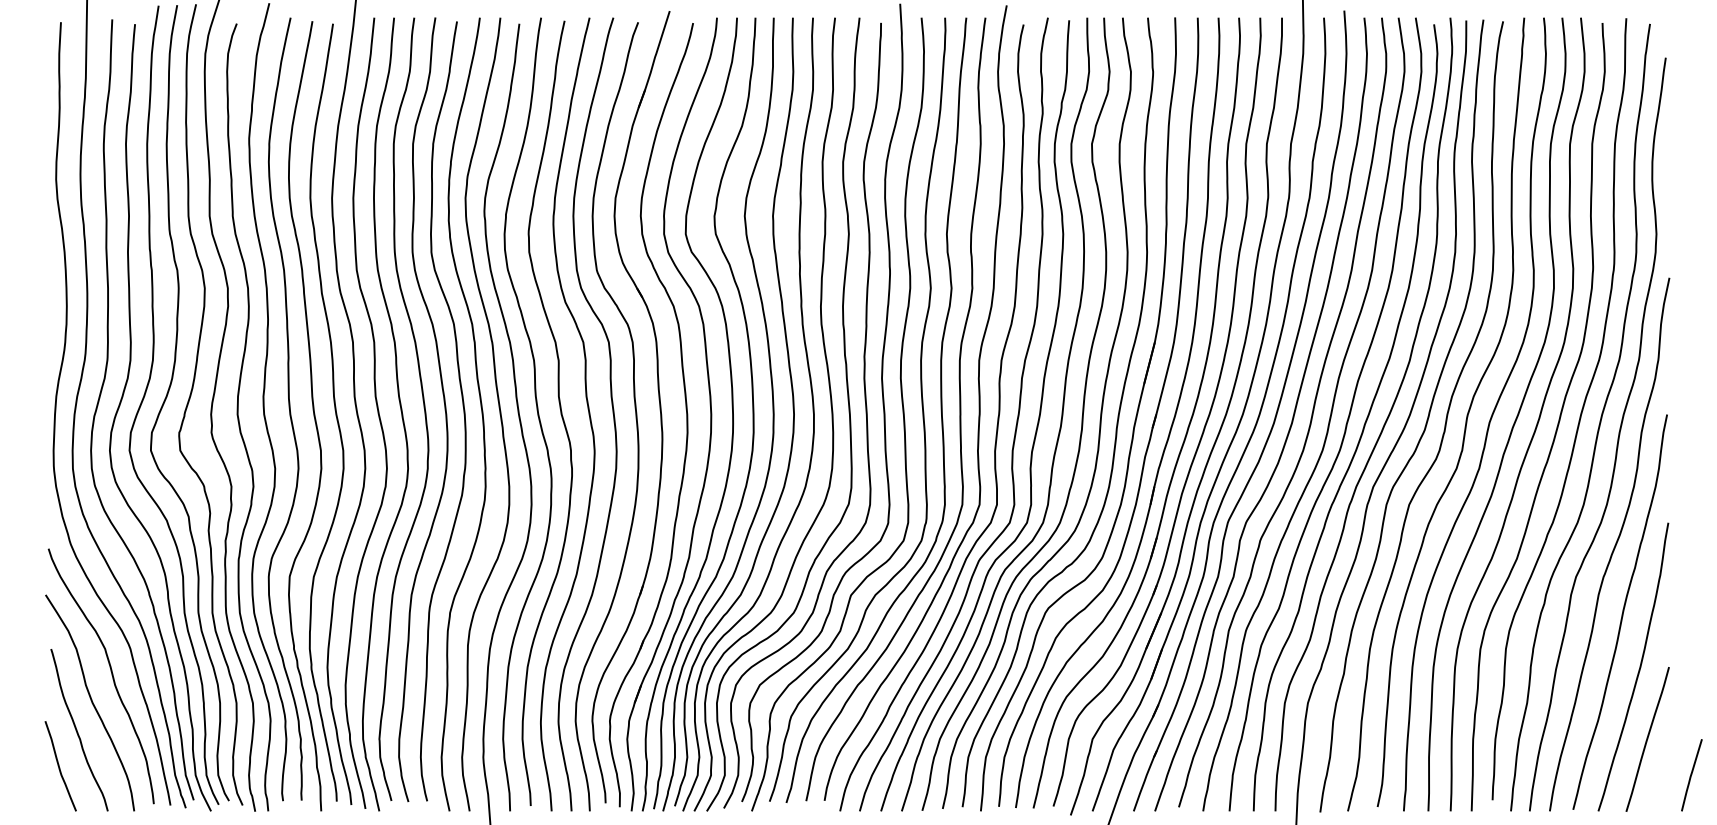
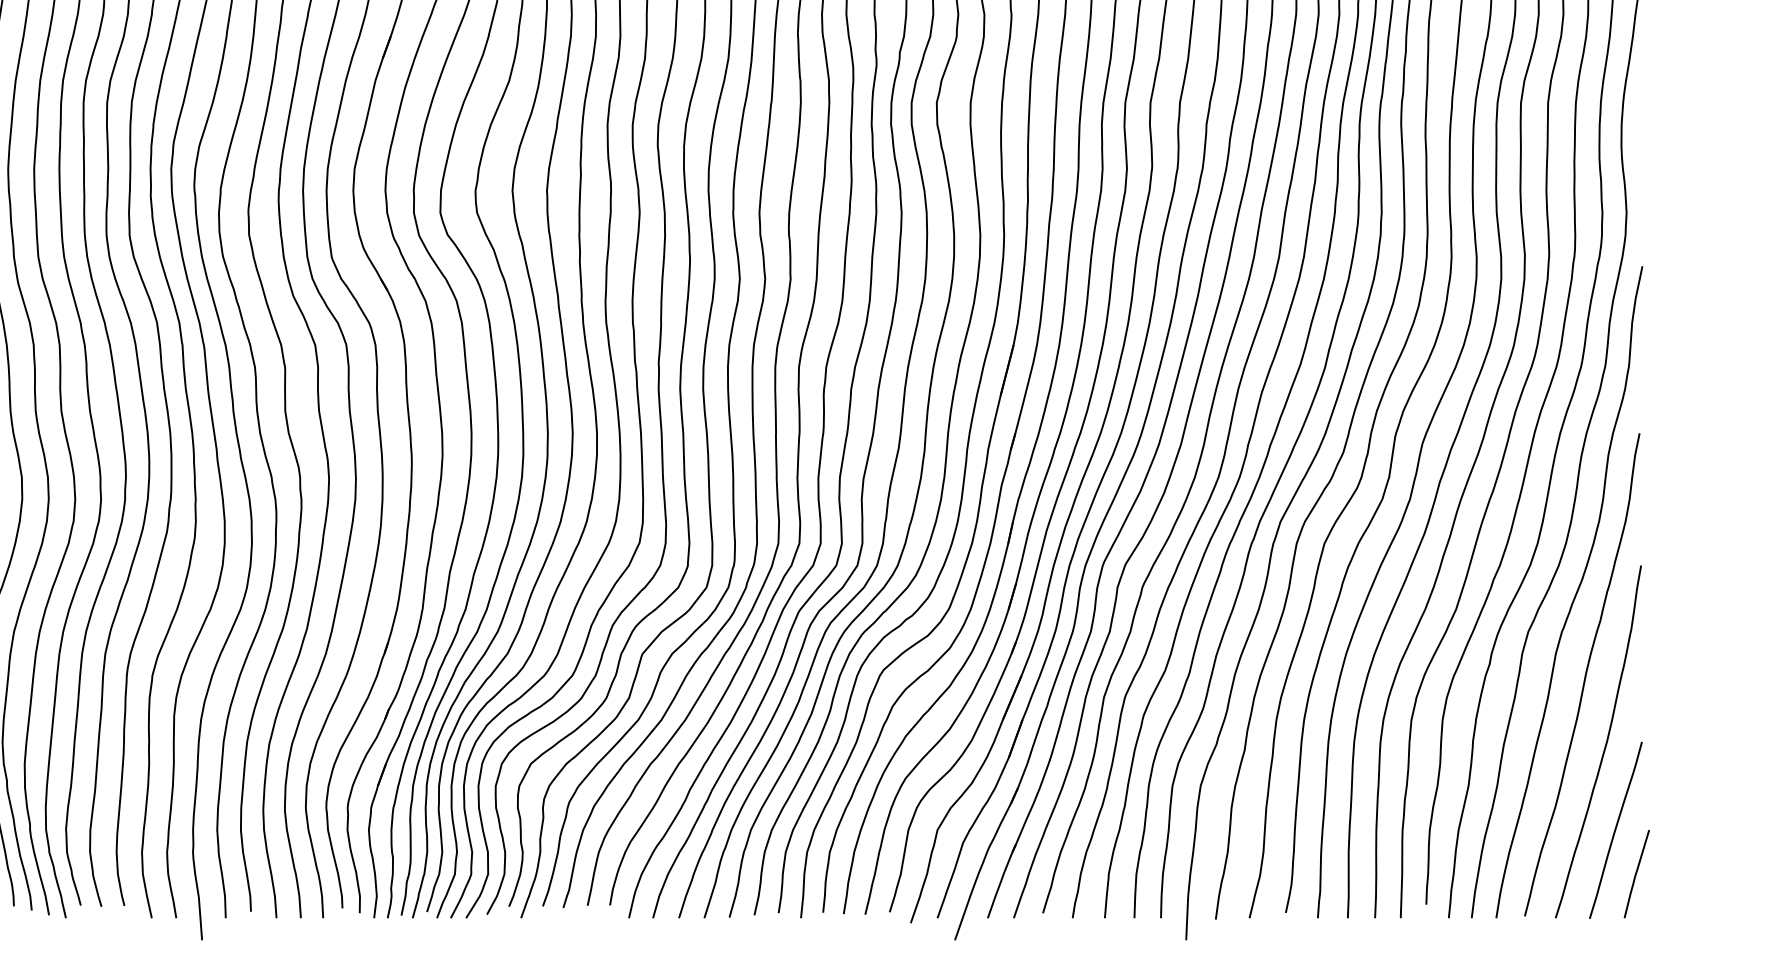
line: (1691, 775) -> (1636, 874), moved

